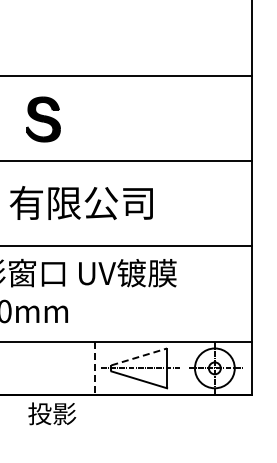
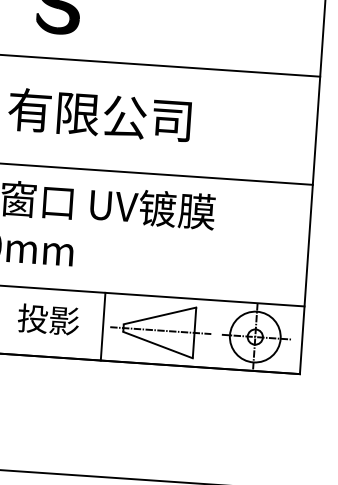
line: (139, 356) -> (160, 315), dashed -> solid
line: (95, 368) -> (103, 326), dashed -> solid
text: (52, 413) -> (48, 319), moved

